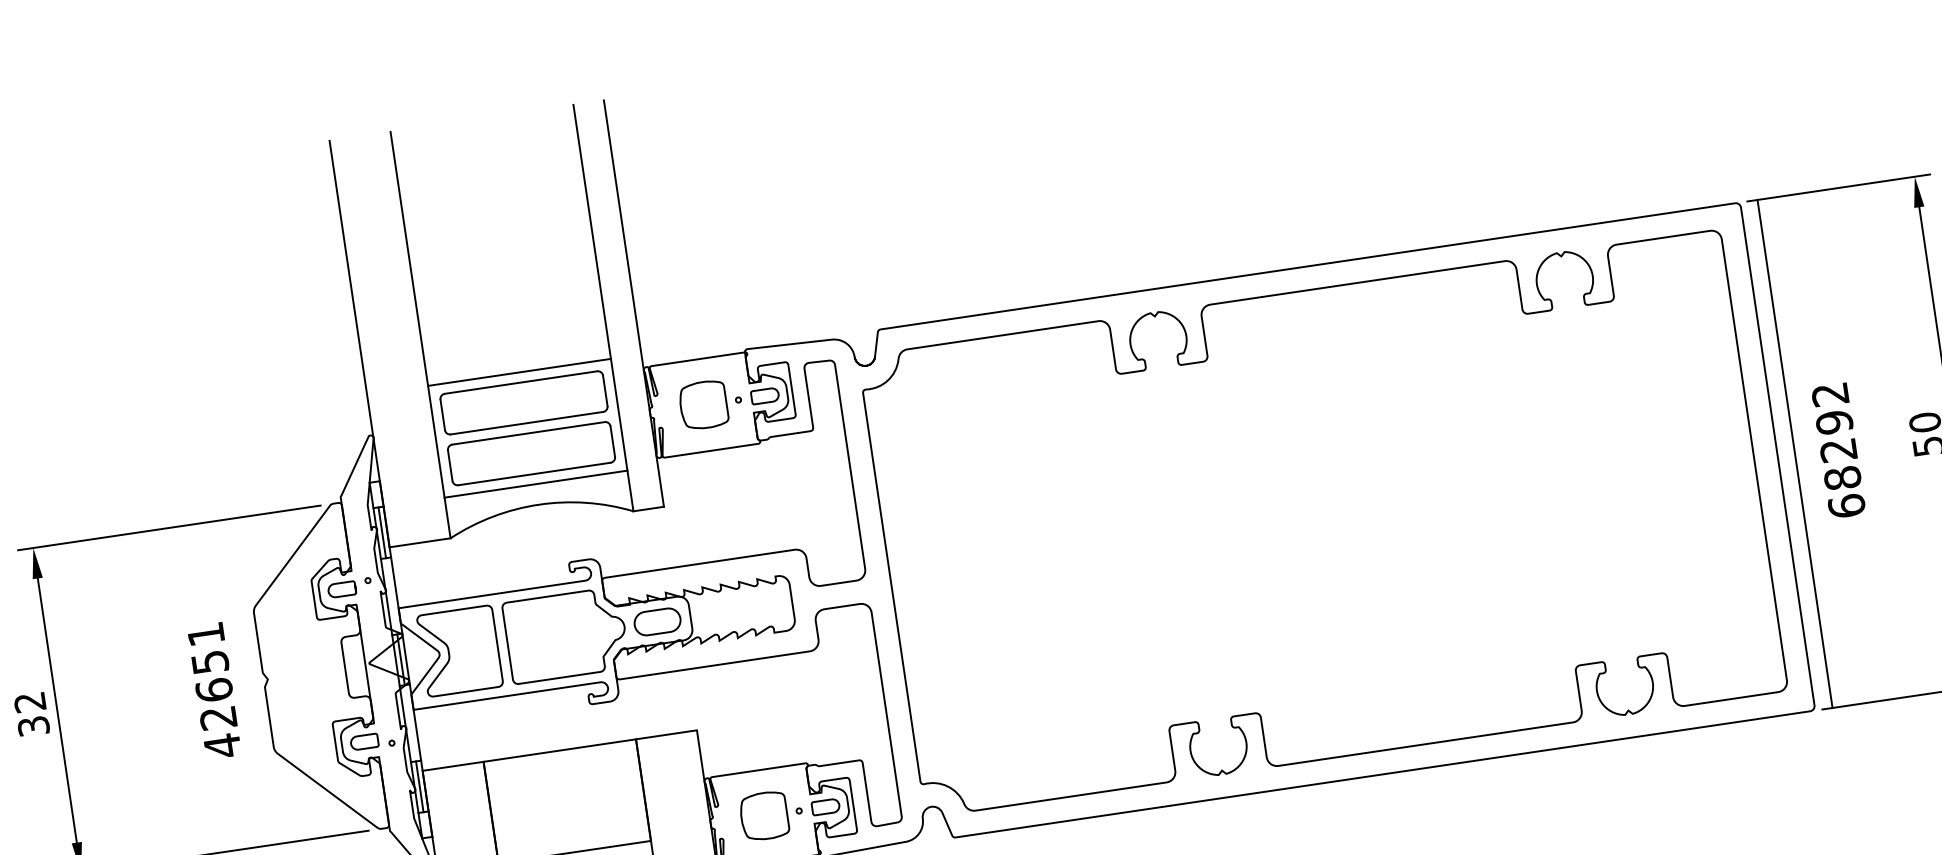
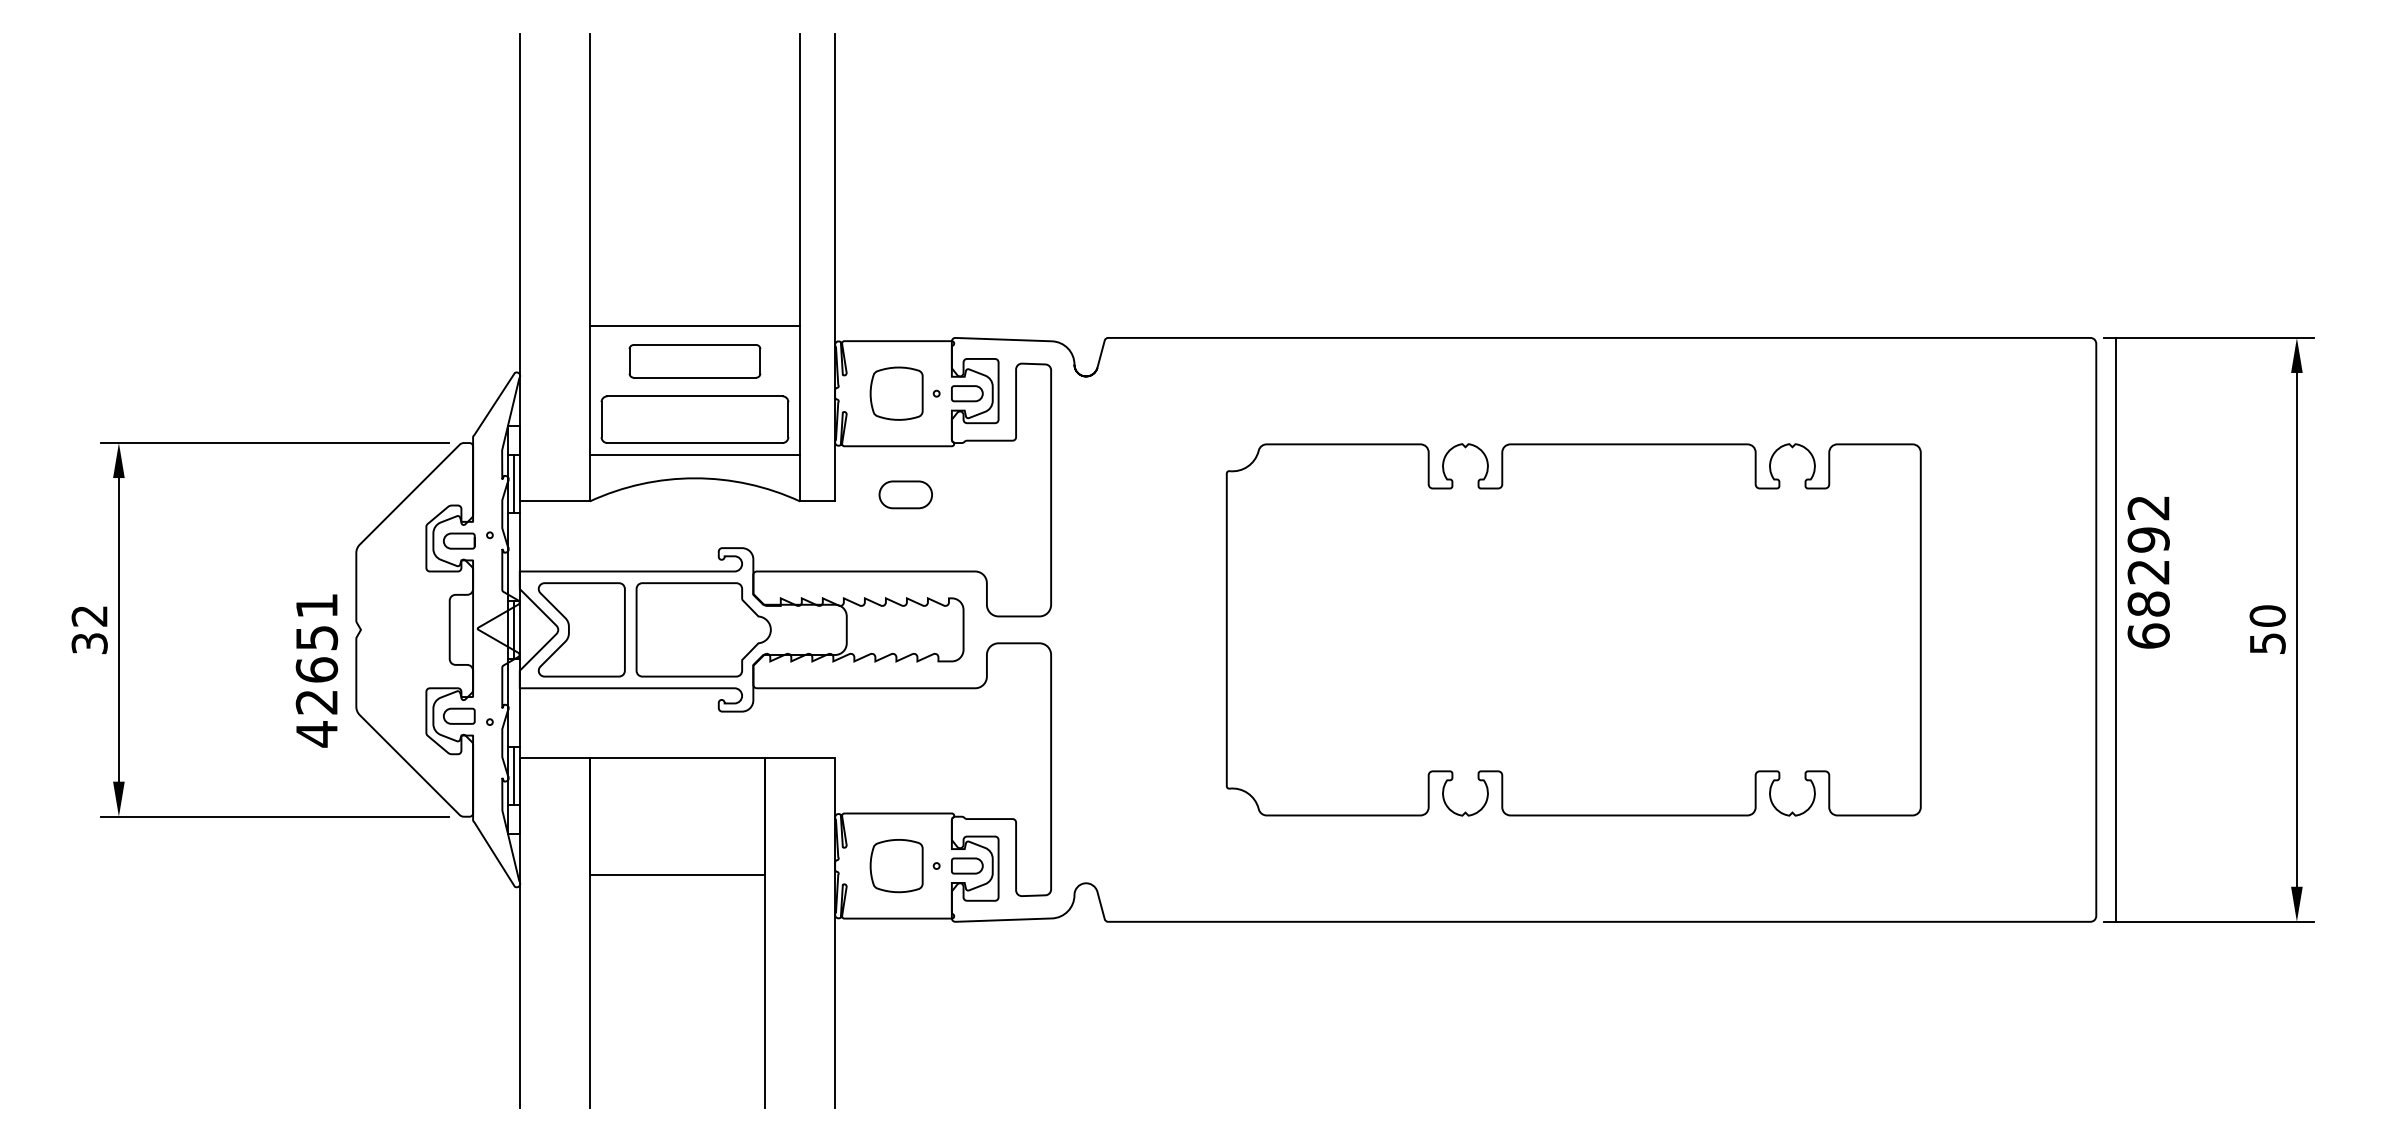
part: (523, 403) -> (694, 361), size x0.7
text: (1838, 450) -> (2148, 572), moved
part: (1322, 523) -> (1573, 629), size x0.7
part: (657, 621) -> (905, 494), moved
text: (214, 690) -> (316, 670), moved

